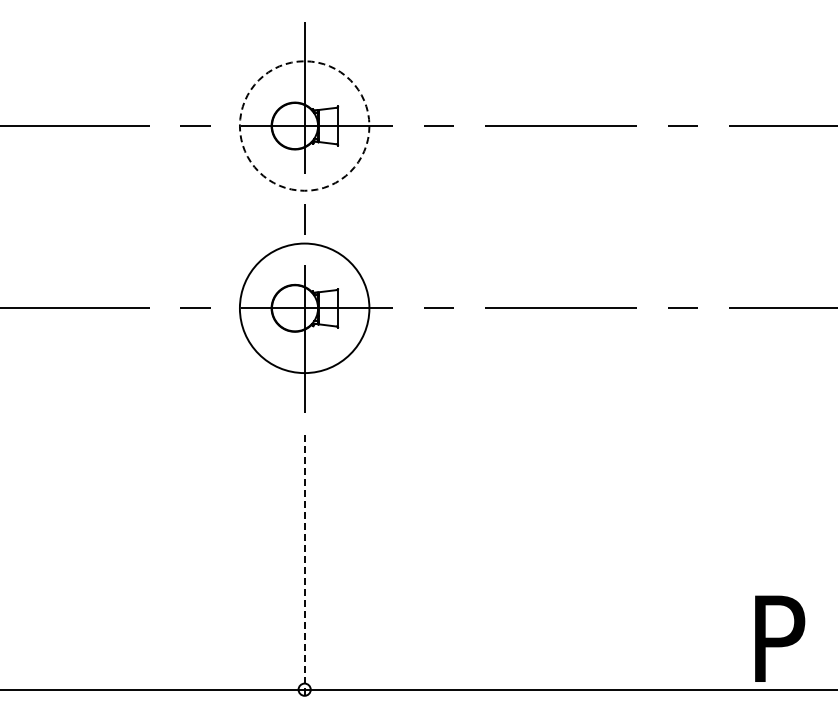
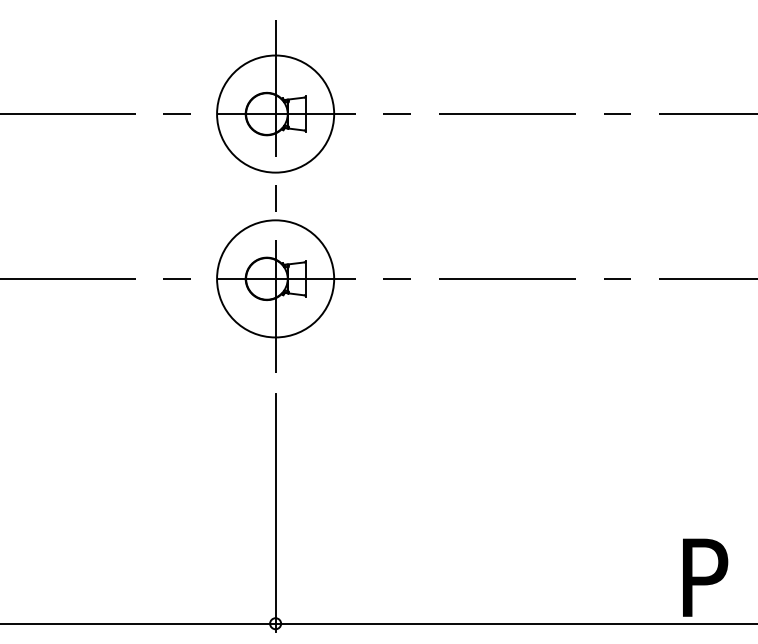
circle: (304, 125) -> (275, 113), dashed -> solid
line: (304, 567) -> (275, 513), dashed -> solid

